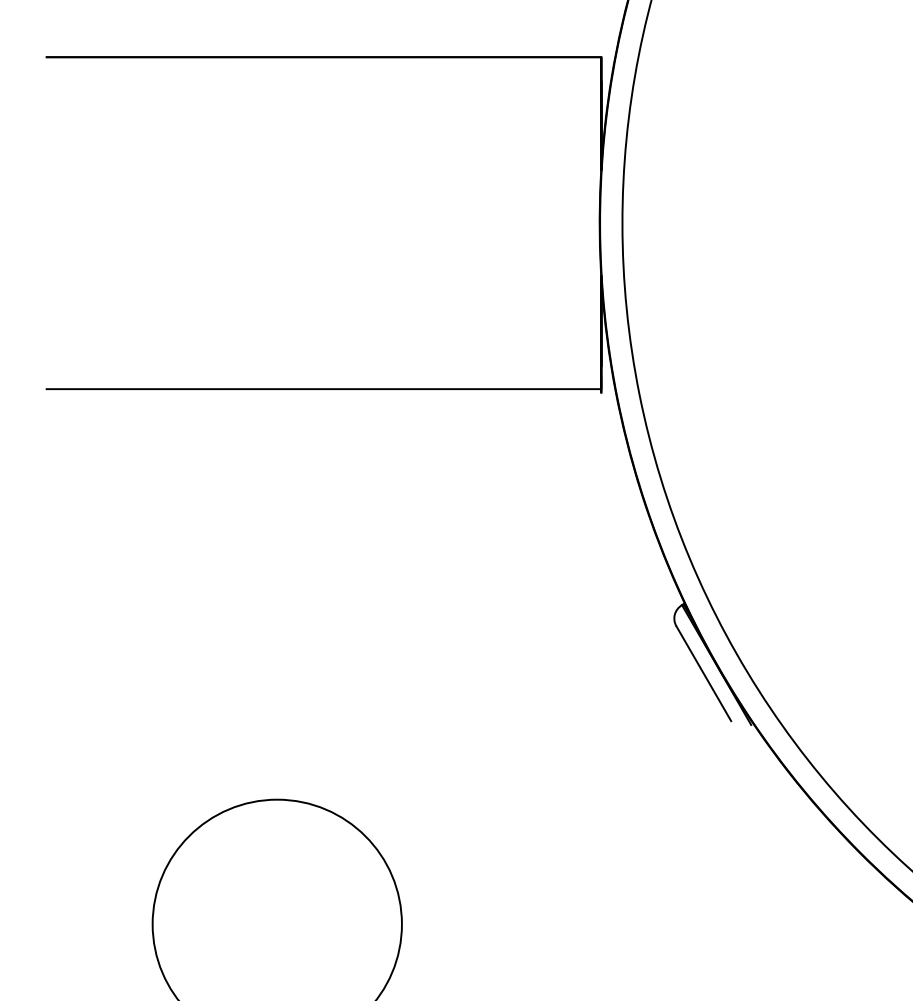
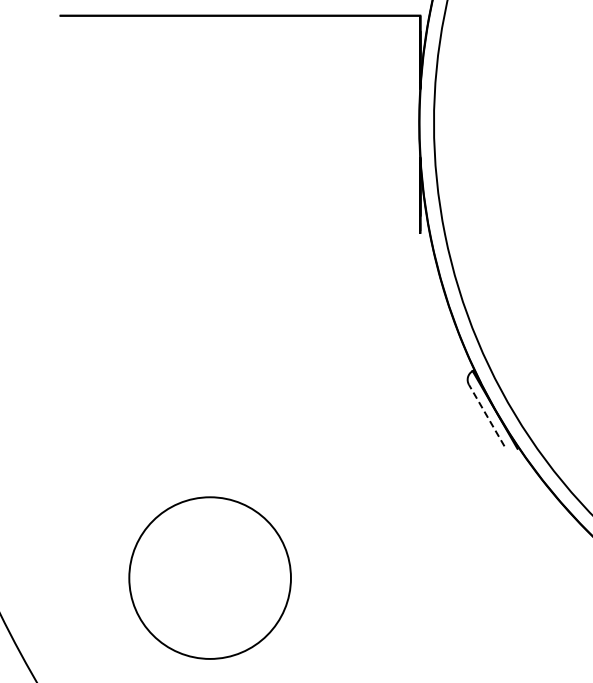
line: (324, 389) -> (240, 231), removed
line: (703, 673) -> (486, 415), solid -> dashed

